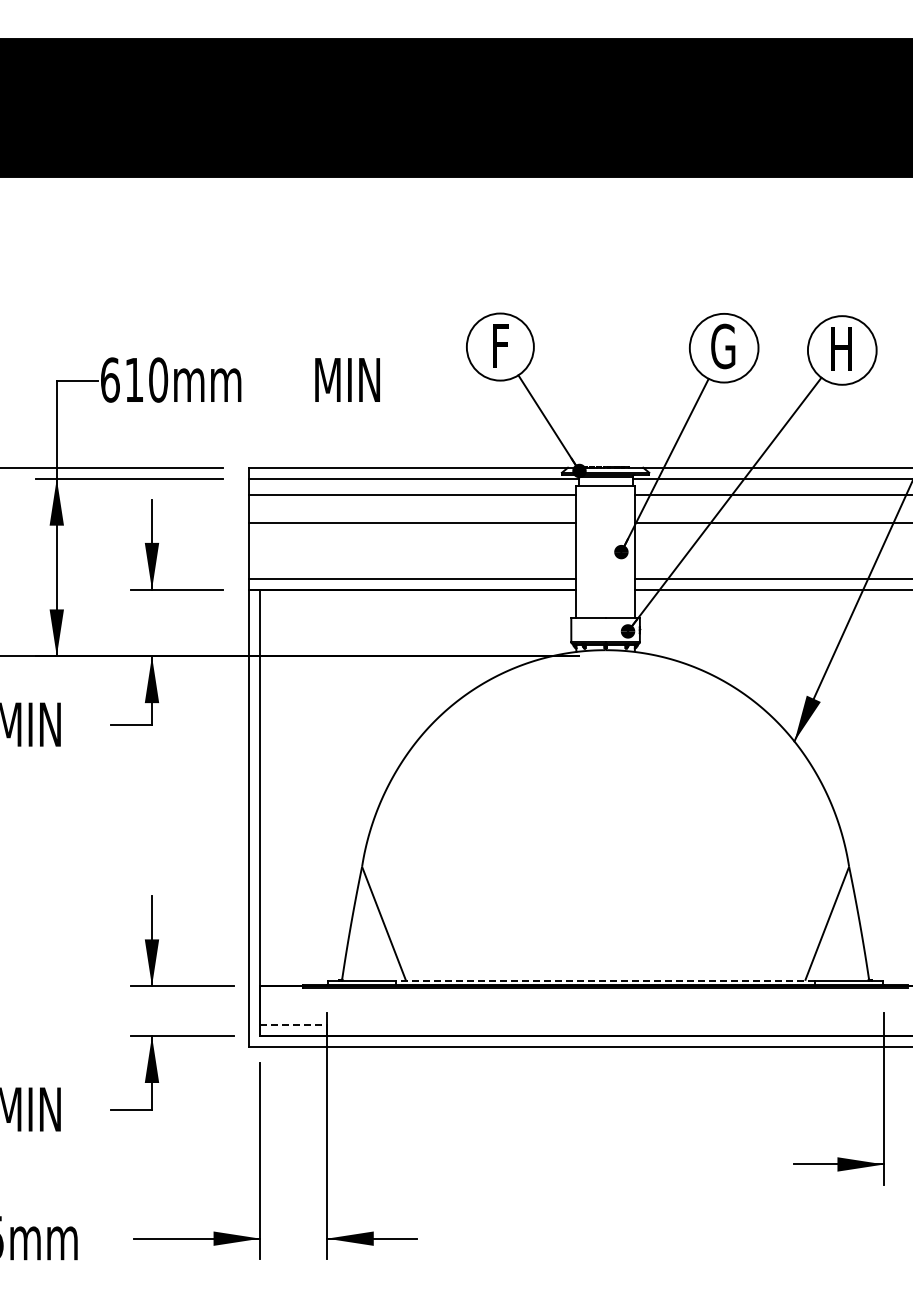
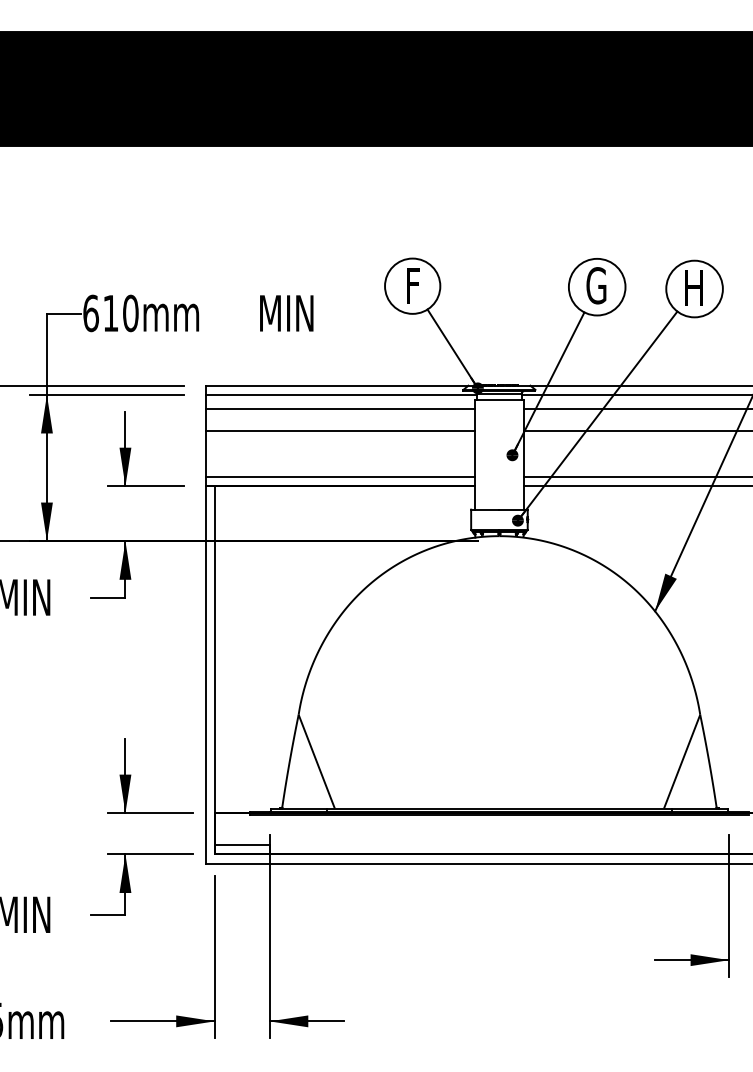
line: (605, 980) -> (499, 808), dashed -> solid
line: (294, 1025) -> (242, 845), dashed -> solid

